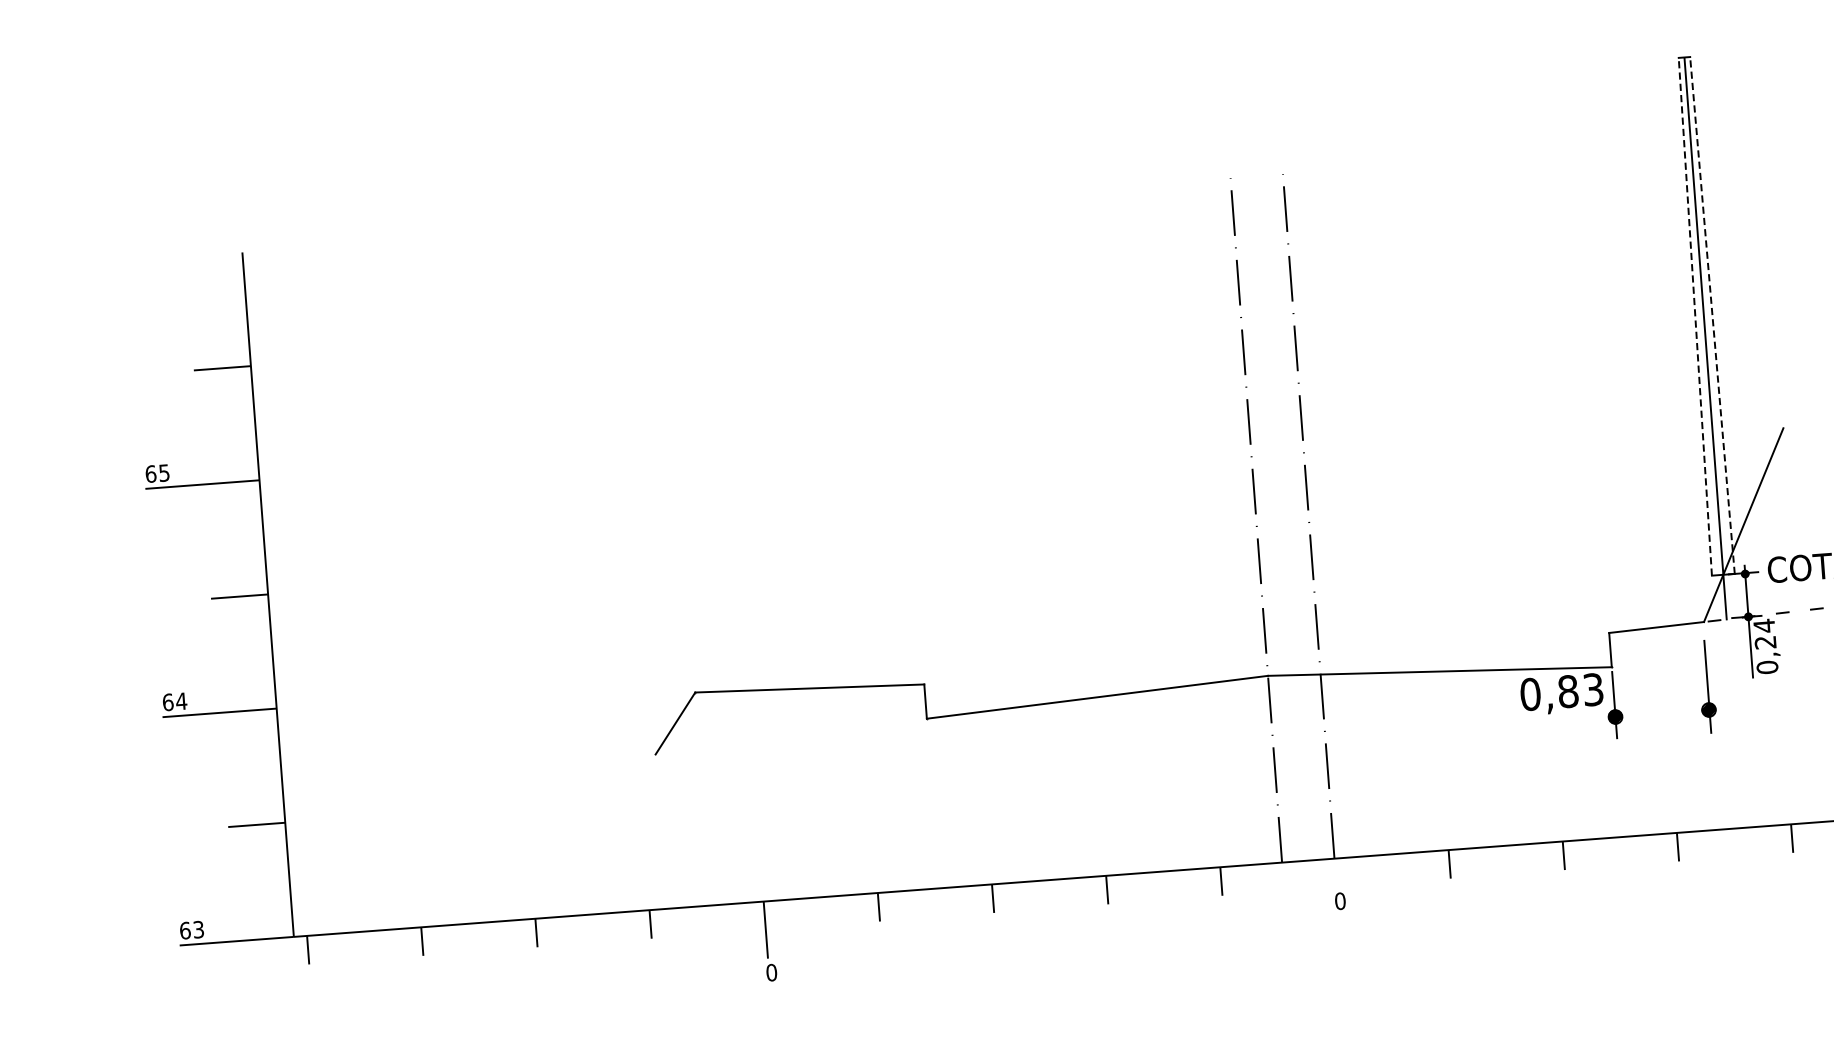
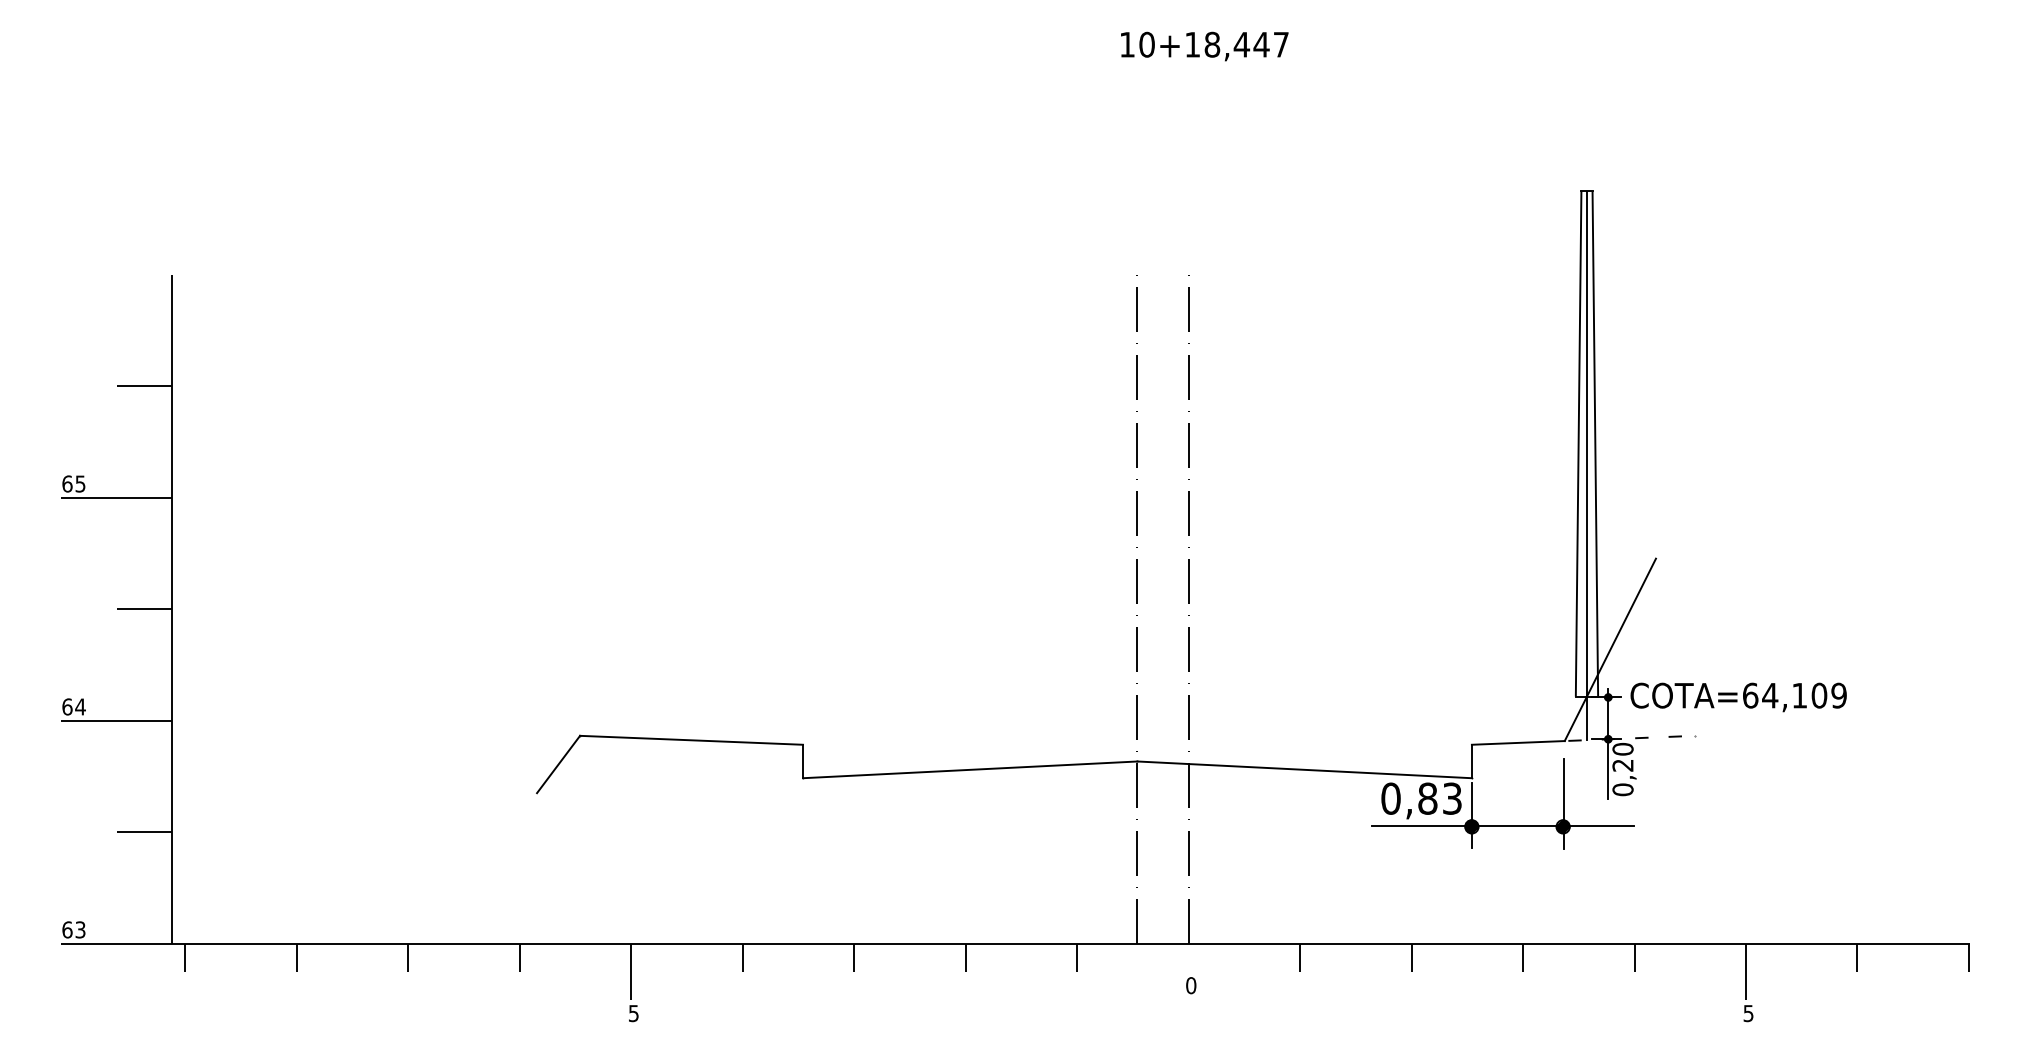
line: (1712, 315) -> (1595, 444), dashed -> solid
line: (1695, 317) -> (1578, 444), dashed -> solid
text: (1763, 626) -> (1622, 749), 0,24 -> 0,20
line: (1646, 714) -> (1502, 826), added
text: (771, 972) -> (633, 1013), 0 -> 5

